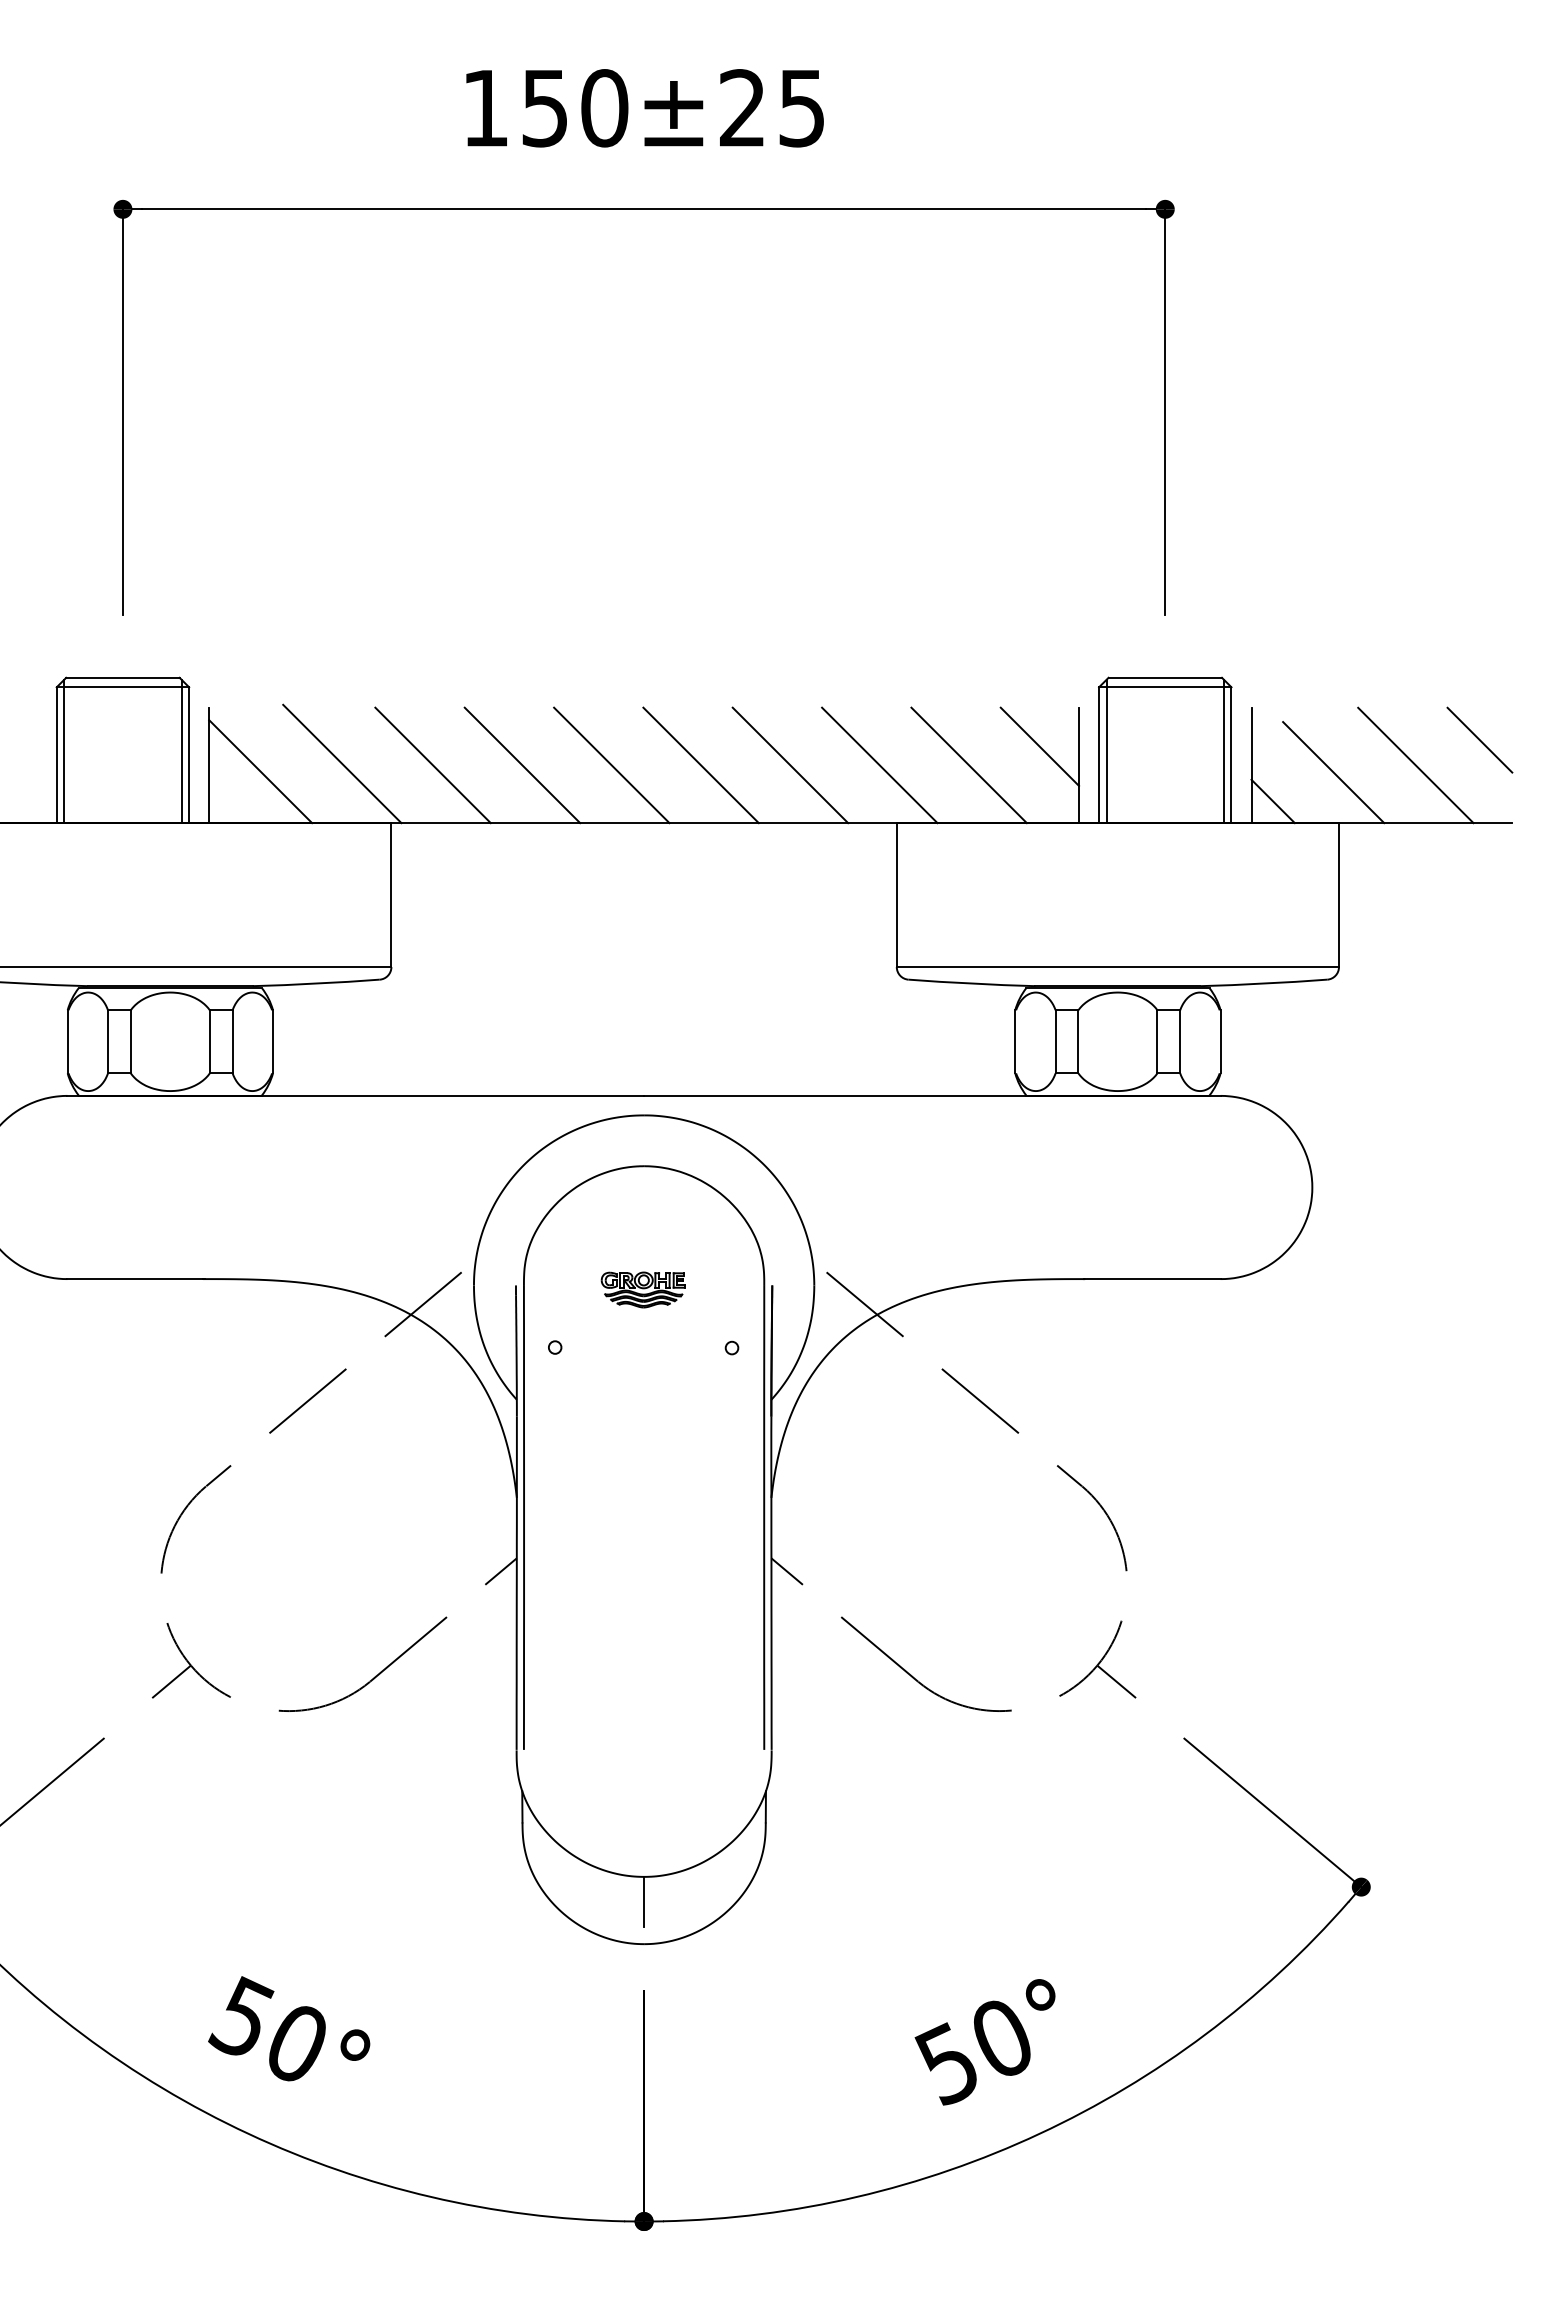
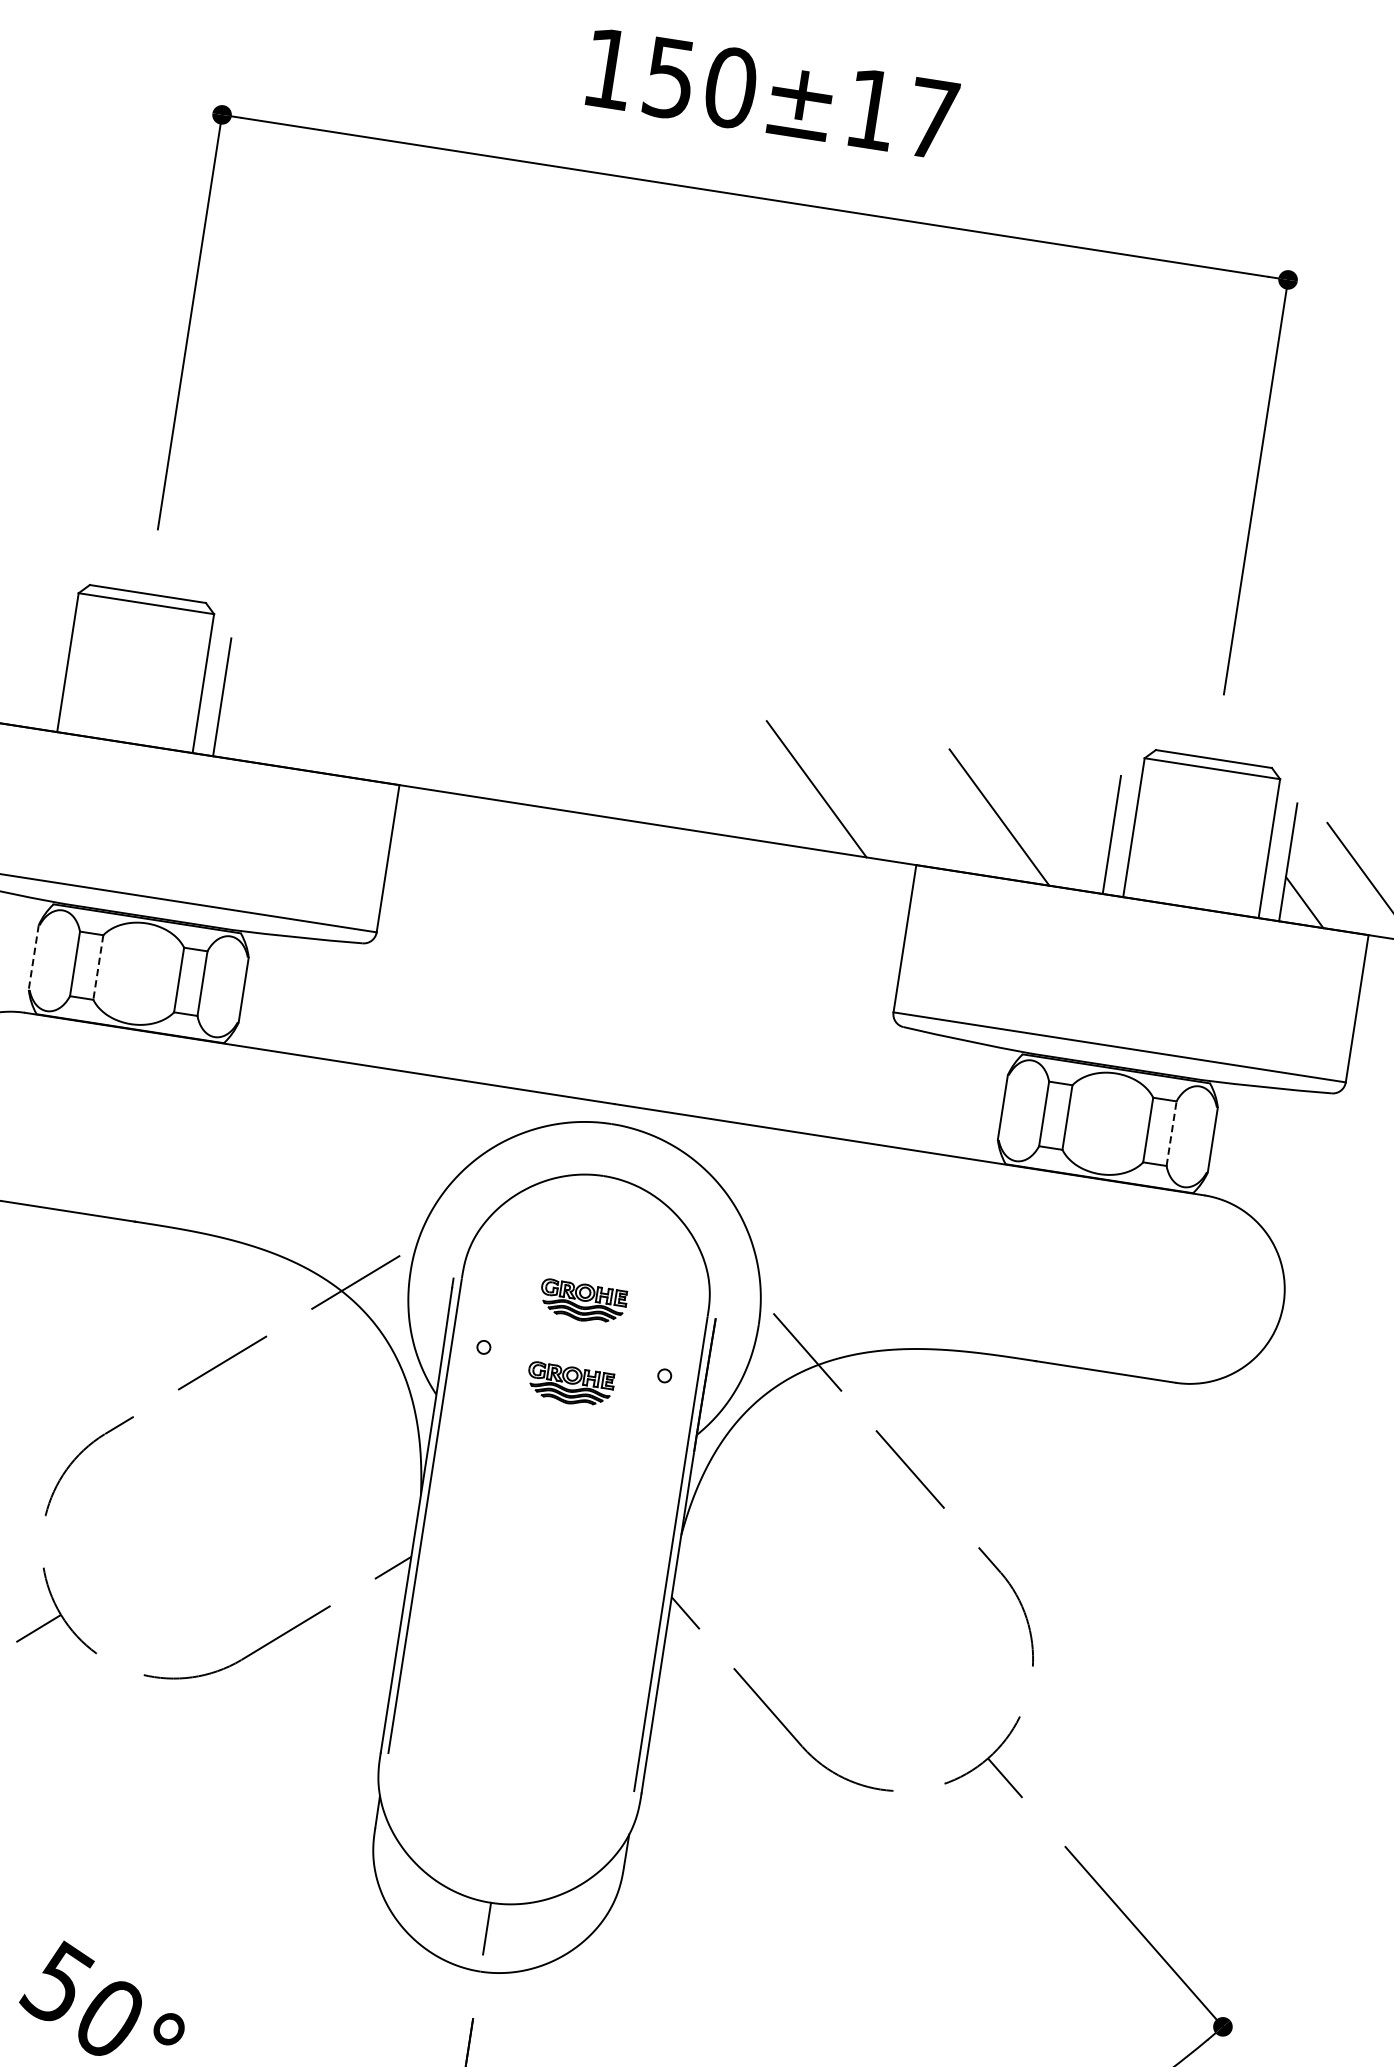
text: (772, 108) -> (902, 114), 150±25 -> 150±17
line: (1039, 746) -> (1074, 809), removed
line: (64, 751) -> (76, 660), removed
line: (181, 751) -> (196, 678), removed
line: (1106, 751) -> (1142, 825), removed
line: (1224, 751) -> (1262, 843), removed
line: (342, 763) -> (358, 716), removed
line: (432, 765) -> (450, 732), removed
line: (522, 765) -> (542, 746), removed
line: (611, 765) -> (633, 761), removed
line: (700, 765) -> (724, 775), removed
line: (879, 765) -> (907, 803), removed
line: (260, 771) -> (273, 711), removed
line: (67, 1041) -> (33, 957), solid -> dashed
line: (130, 1041) -> (98, 967), solid -> dashed
line: (1180, 1041) -> (1171, 1133), solid -> dashed
part: (642, 1370) -> (569, 1384), added

